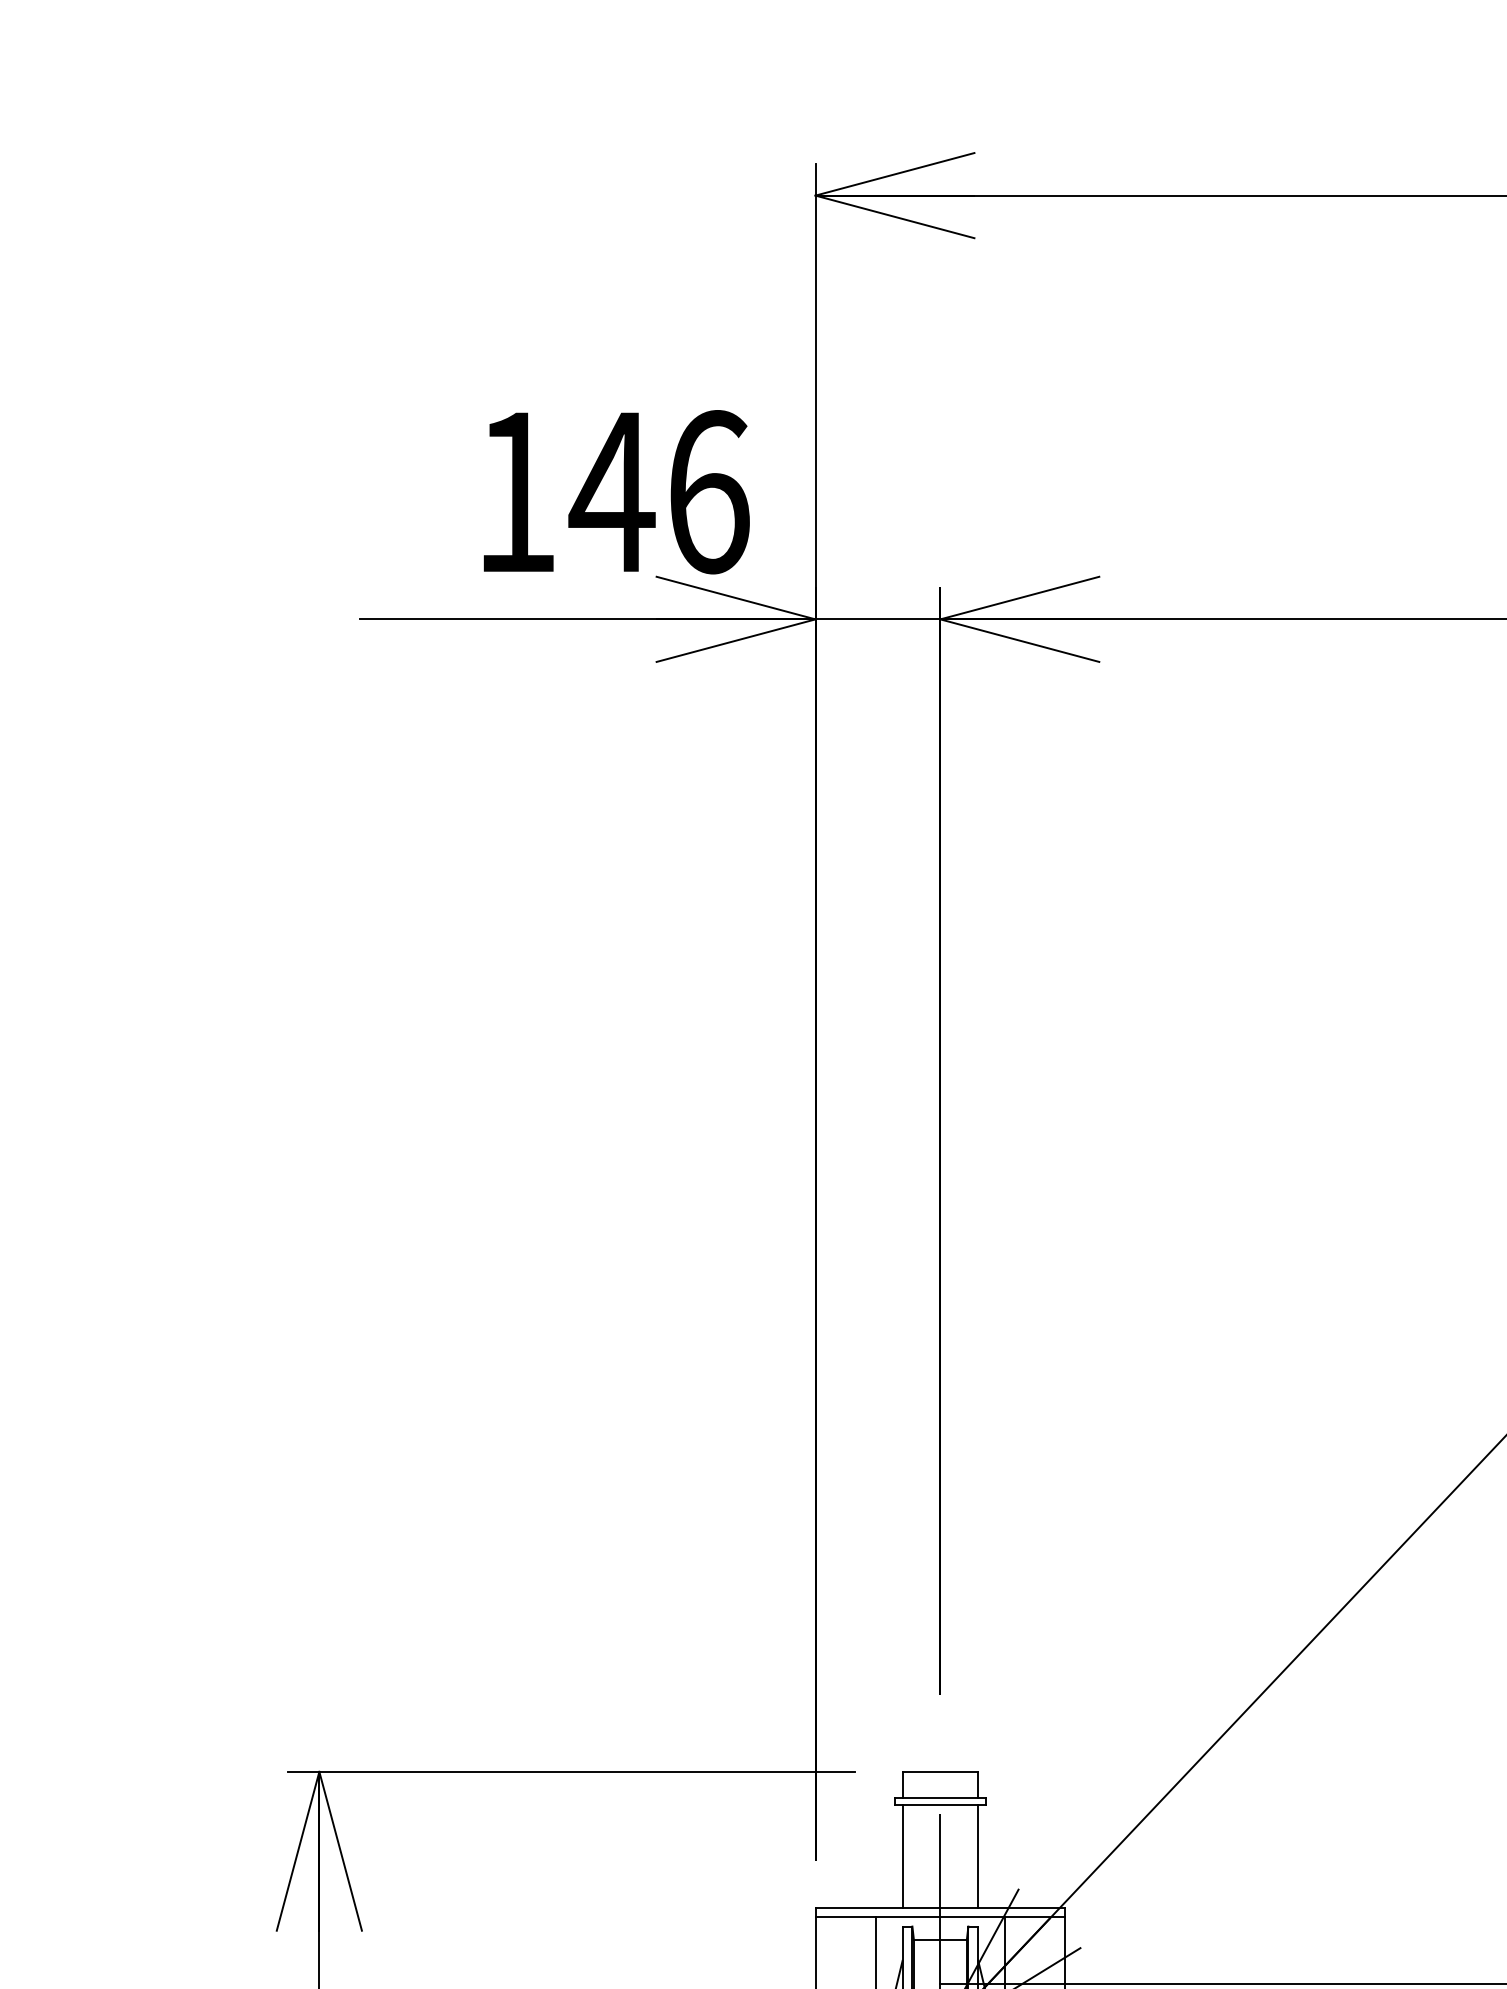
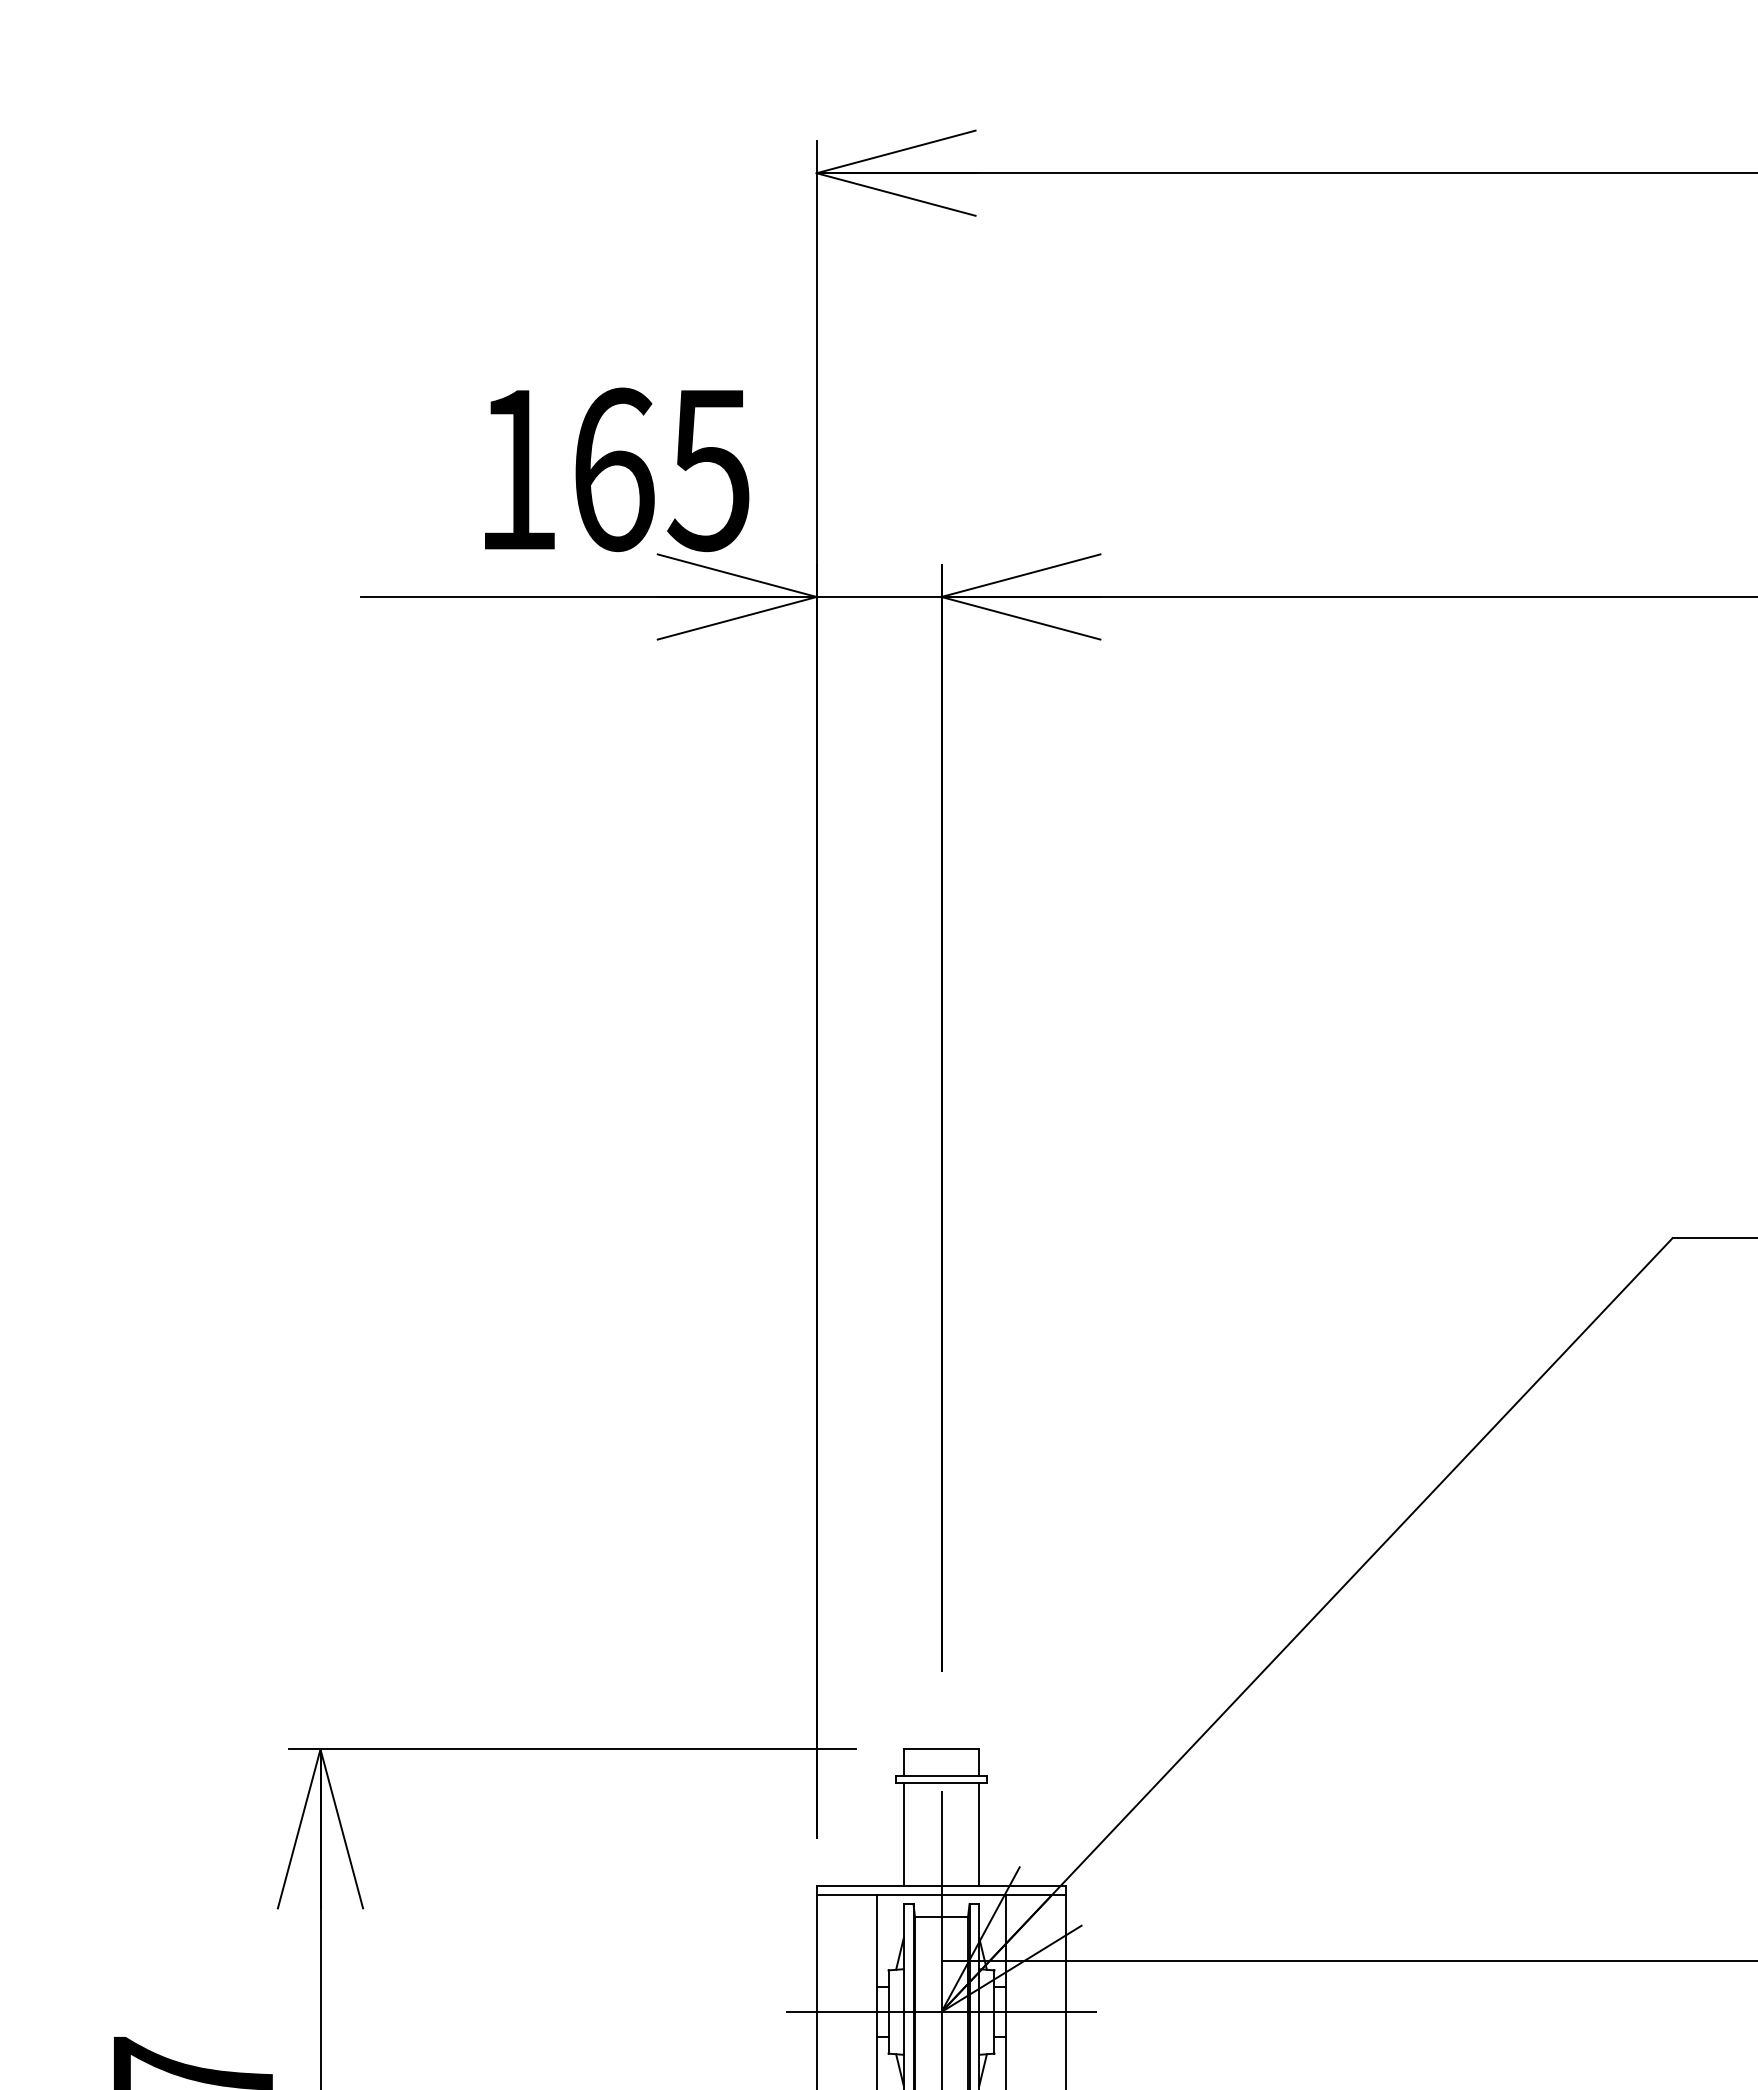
text: (658, 491) -> (659, 469), 146 -> 165

